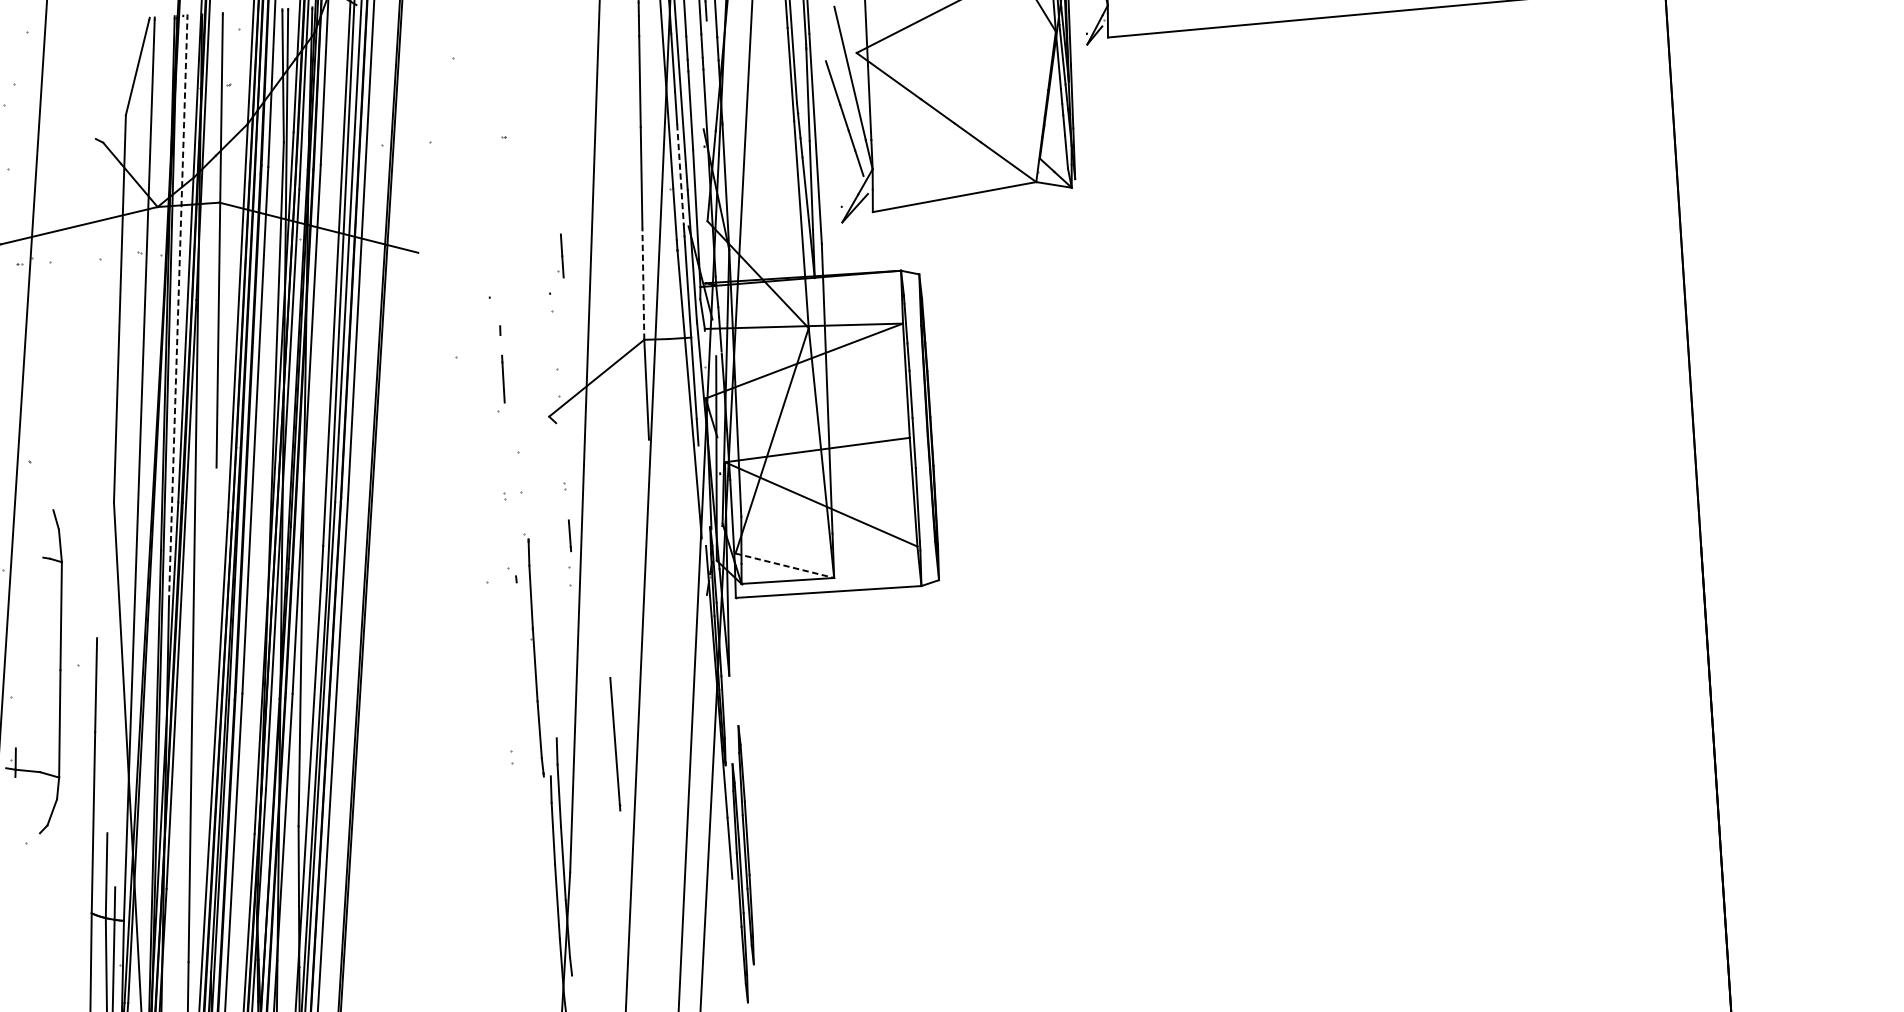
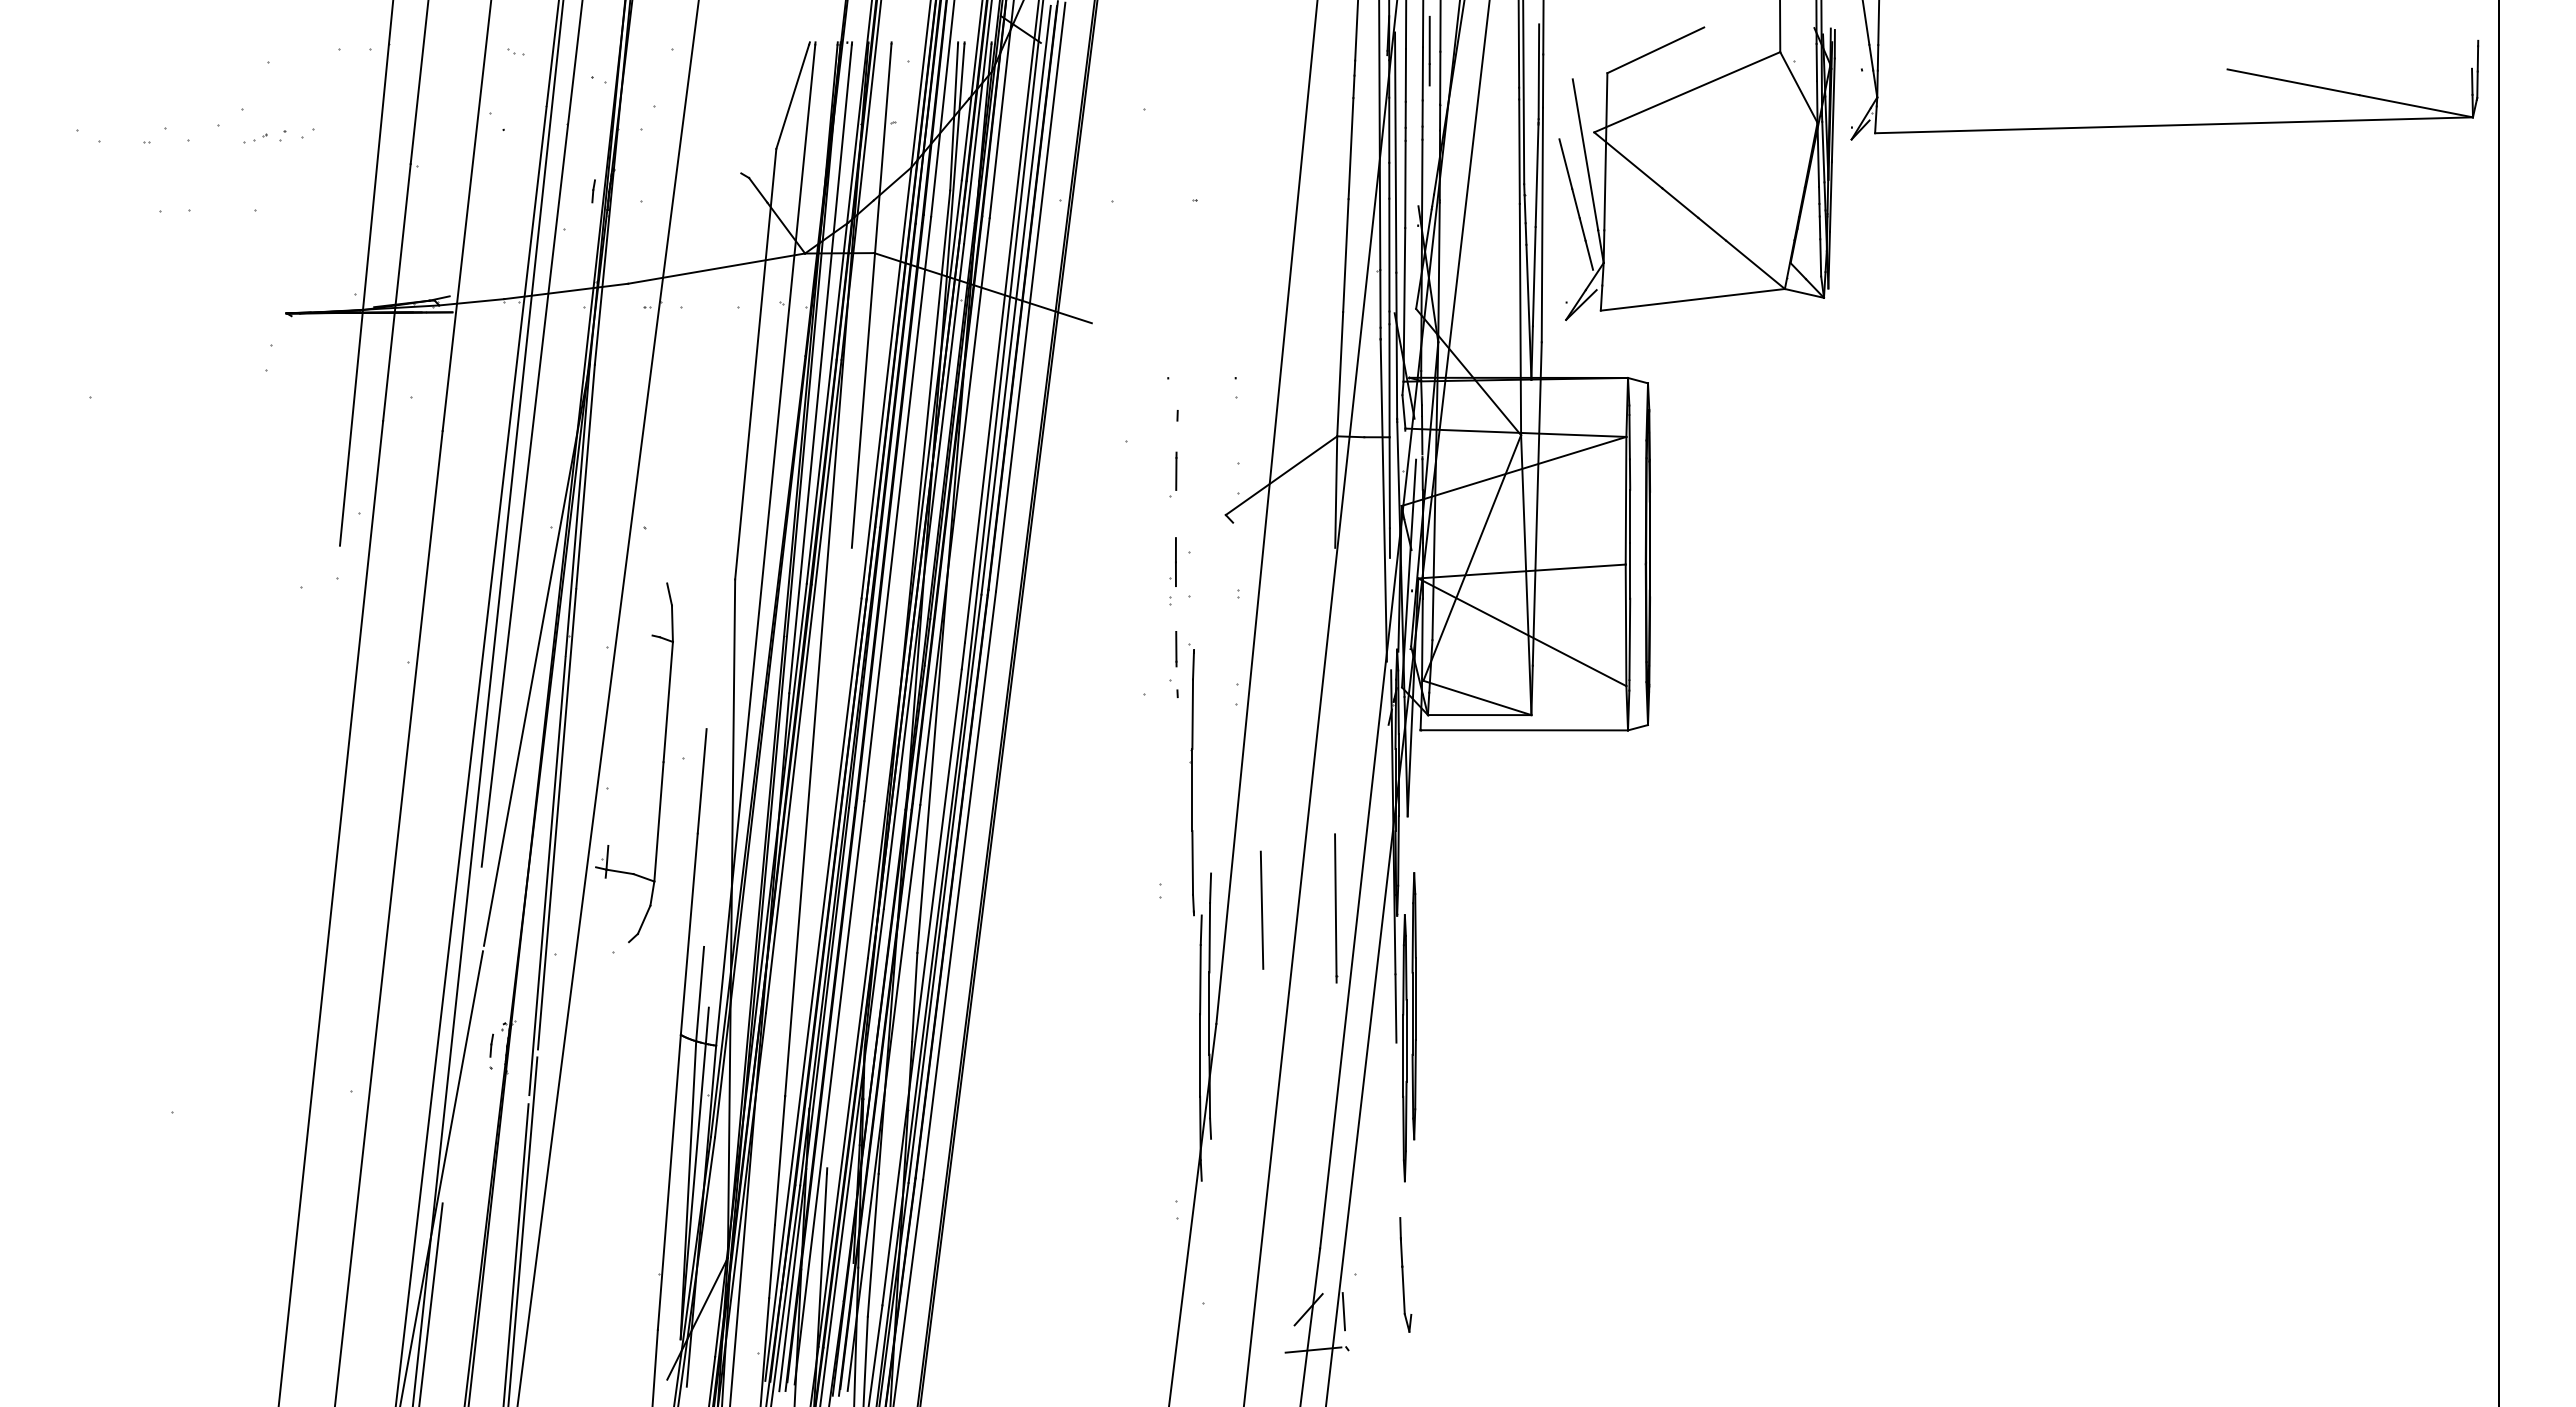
line: (680, 174) -> (1389, 255), dashed -> solid
part: (559, 255) -> (1172, 561), moved
line: (643, 283) -> (1340, 373), dashed -> solid
line: (178, 309) -> (820, 369), dashed -> solid
part: (500, 383) -> (1173, 474), size x0.71
line: (570, 536) -> (1176, 649), moved
line: (784, 565) -> (1477, 697), dashed -> solid
line: (615, 744) -> (1336, 908), moved
line: (603, 767) -> (1261, 909), added

